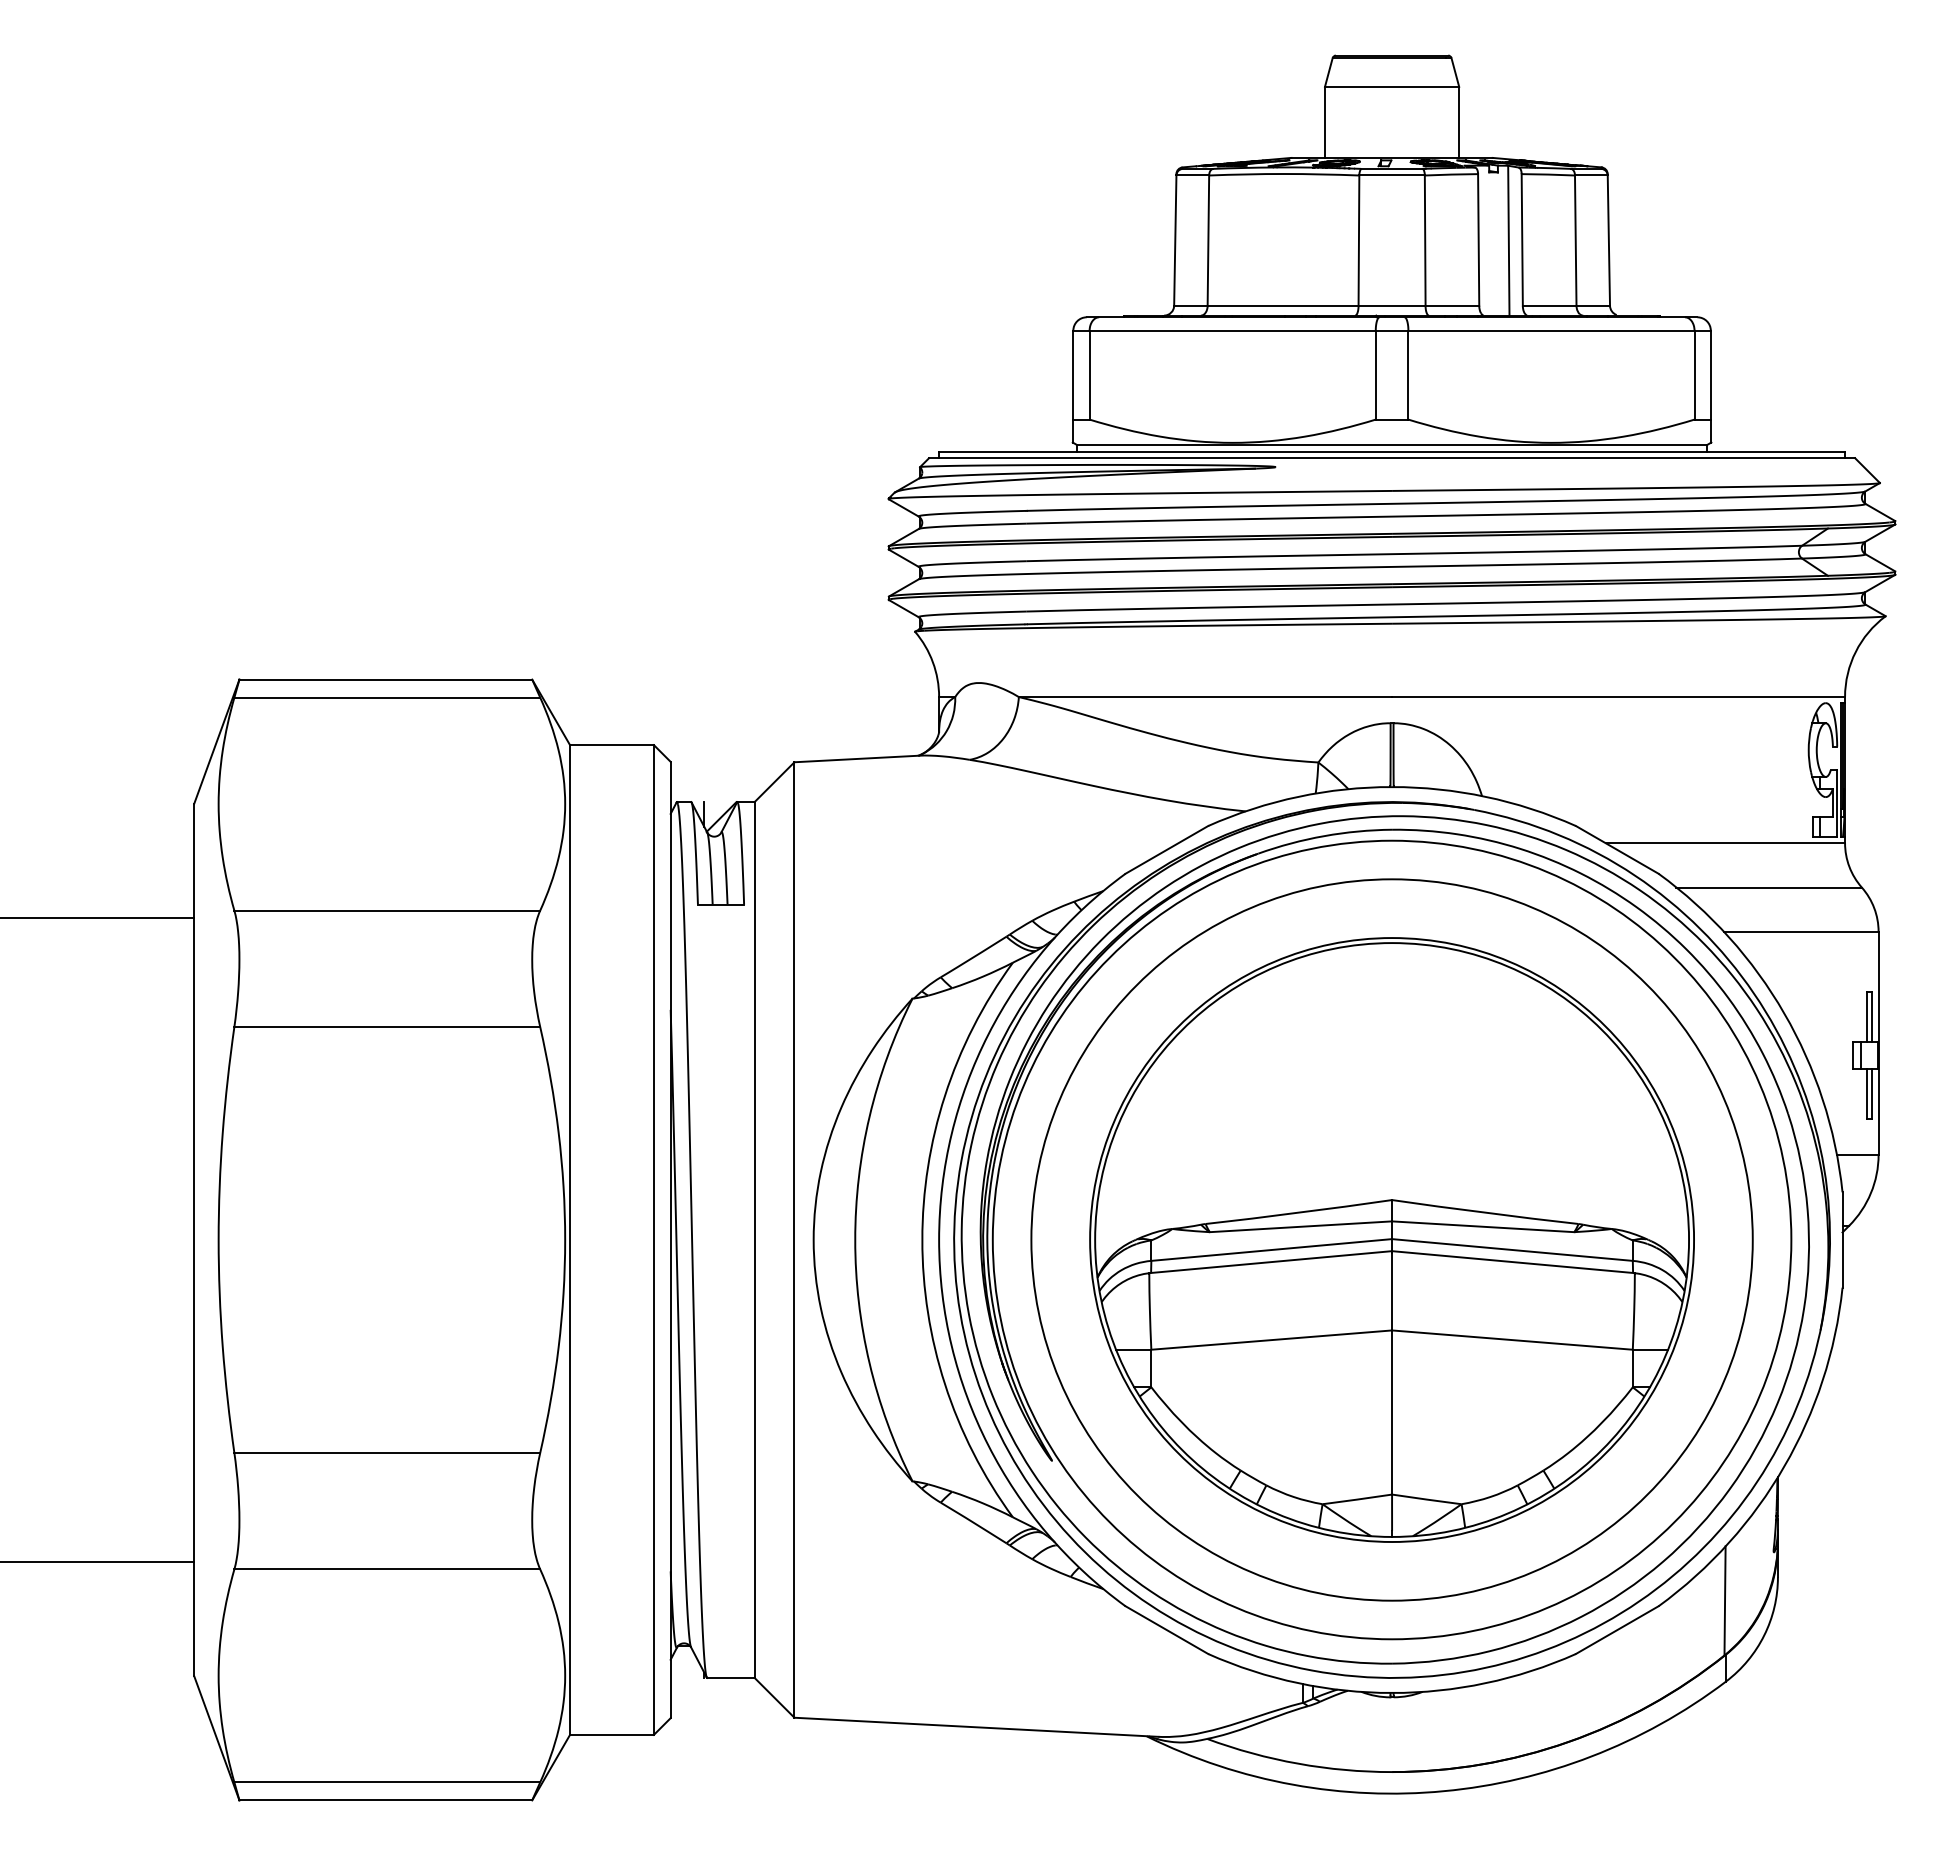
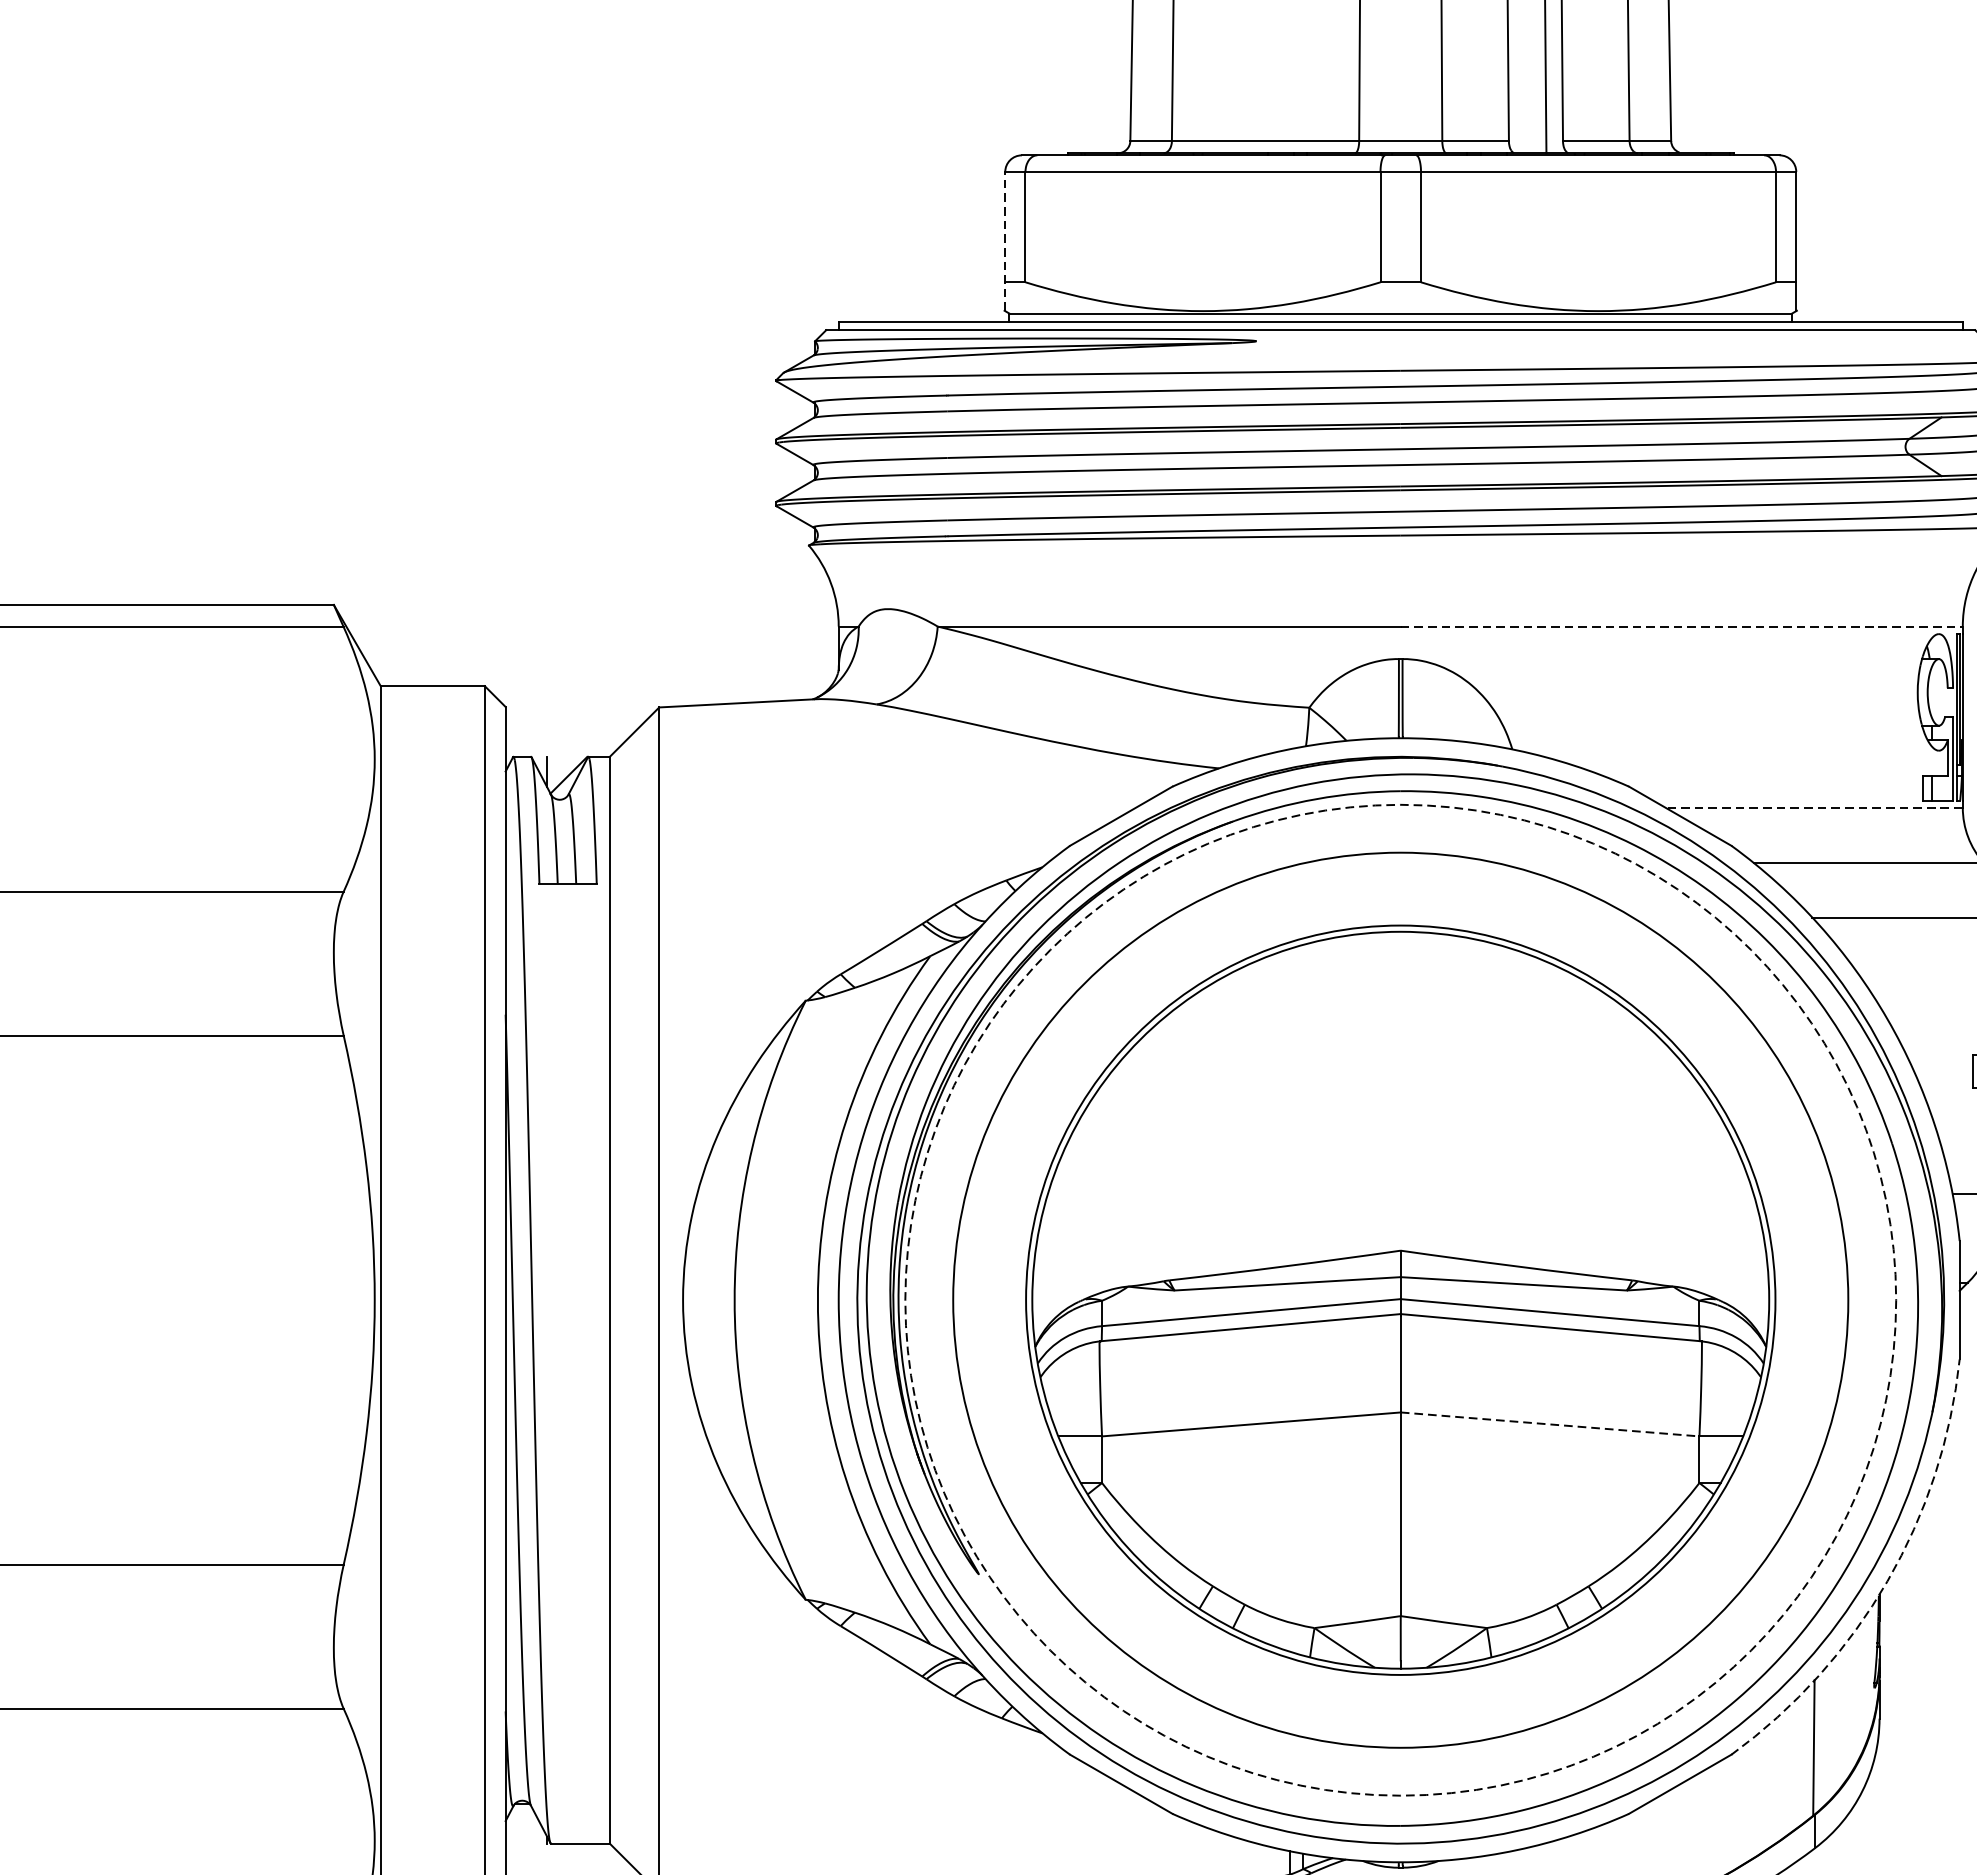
line: (1073, 386) -> (1005, 241), solid -> dashed
line: (1619, 697) -> (1682, 627), solid -> dashed
line: (1725, 843) -> (1814, 808), solid -> dashed
circle: (1391, 1239) -> (1400, 1299), solid -> dashed
line: (1512, 1340) -> (1550, 1424), solid -> dashed
arc: (1784, 1466) -> (1887, 1581), solid -> dashed

